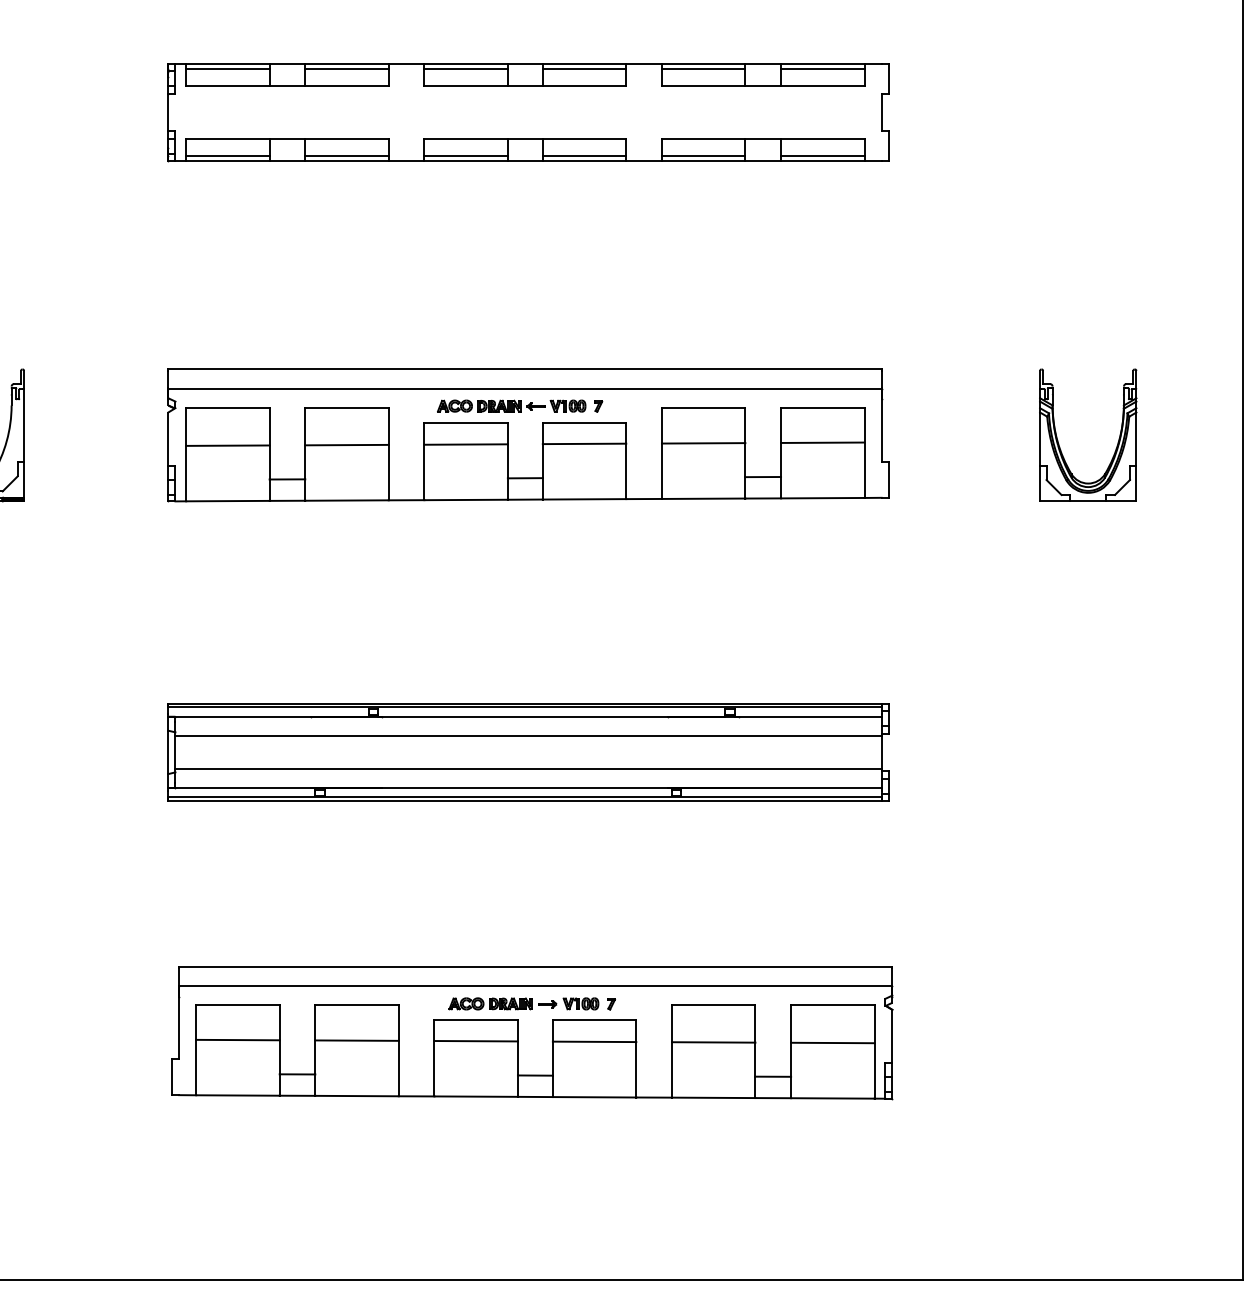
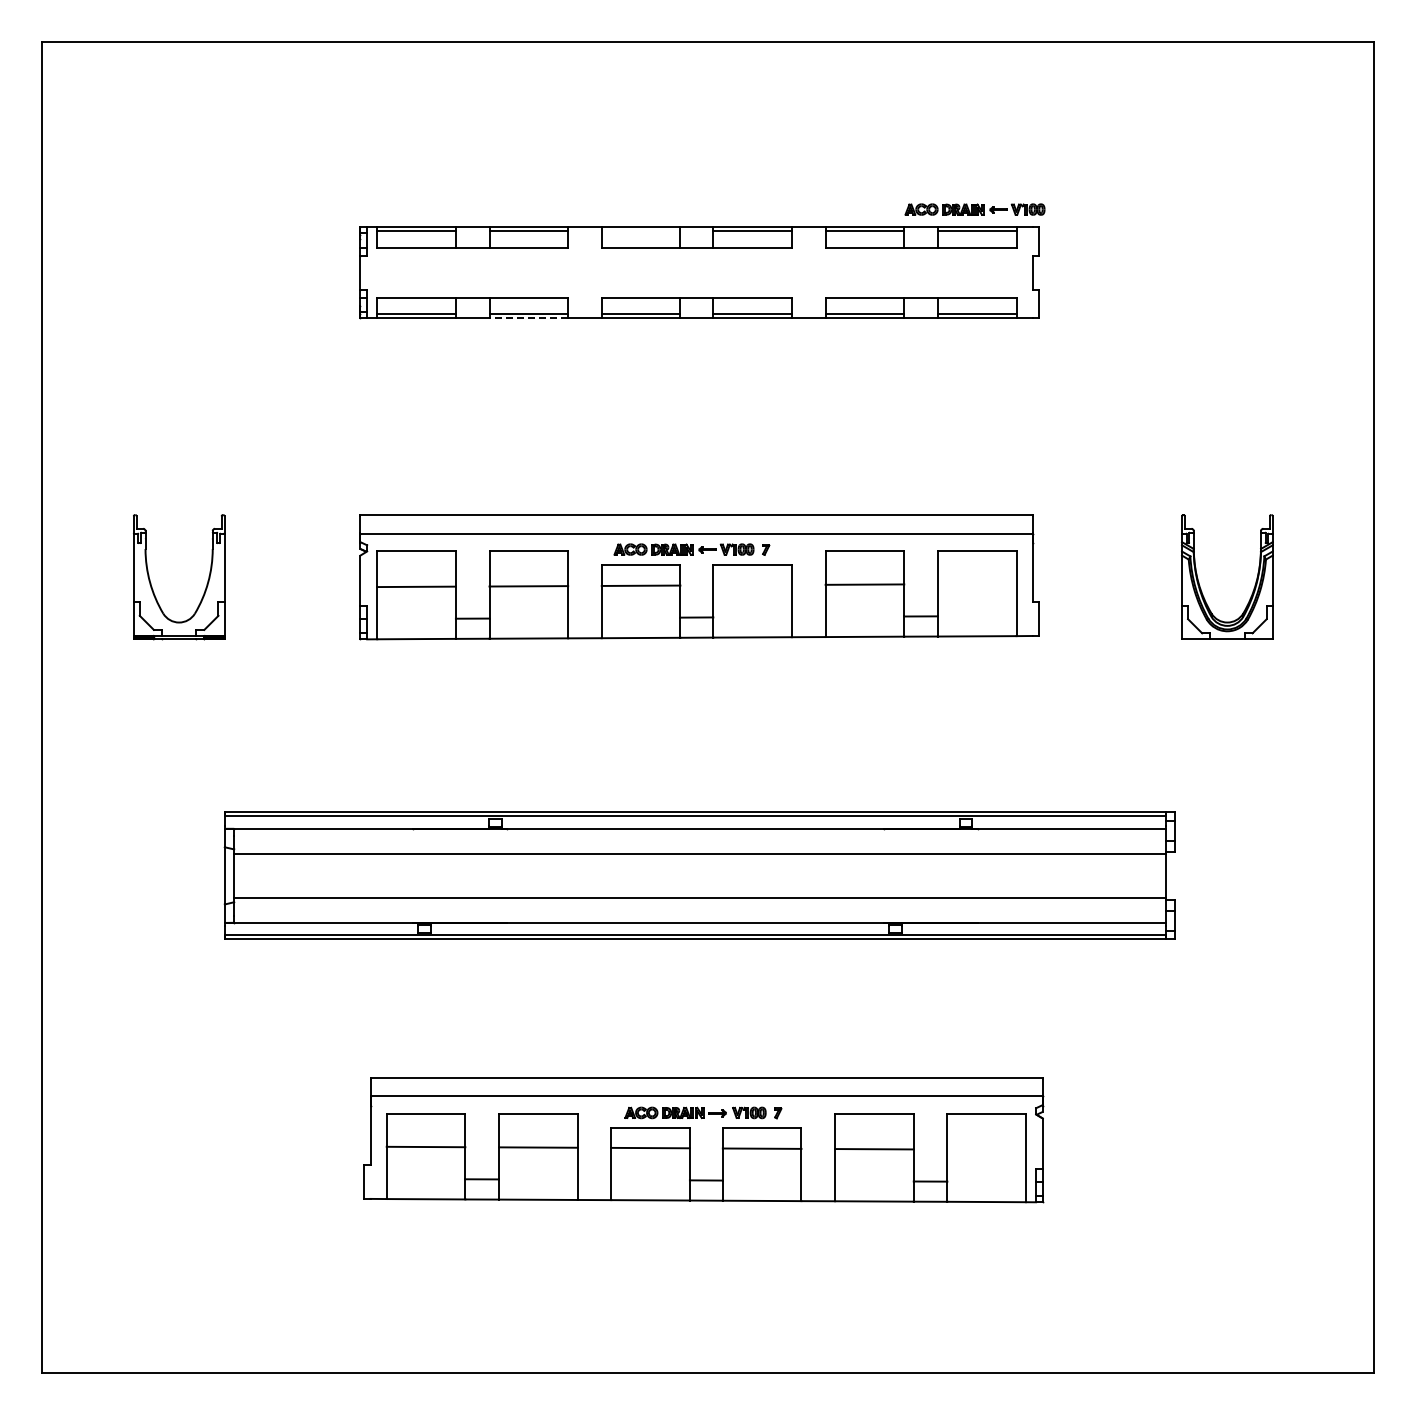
part: (819, 45) -> (974, 209), added
line: (465, 68) -> (640, 231), removed
line: (346, 160) -> (528, 318), solid -> dashed
line: (822, 442) -> (976, 583), removed
line: (584, 443) -> (752, 584), removed
part: (528, 751) -> (699, 875), size x1.4
line: (832, 1042) -> (986, 1149), removed

